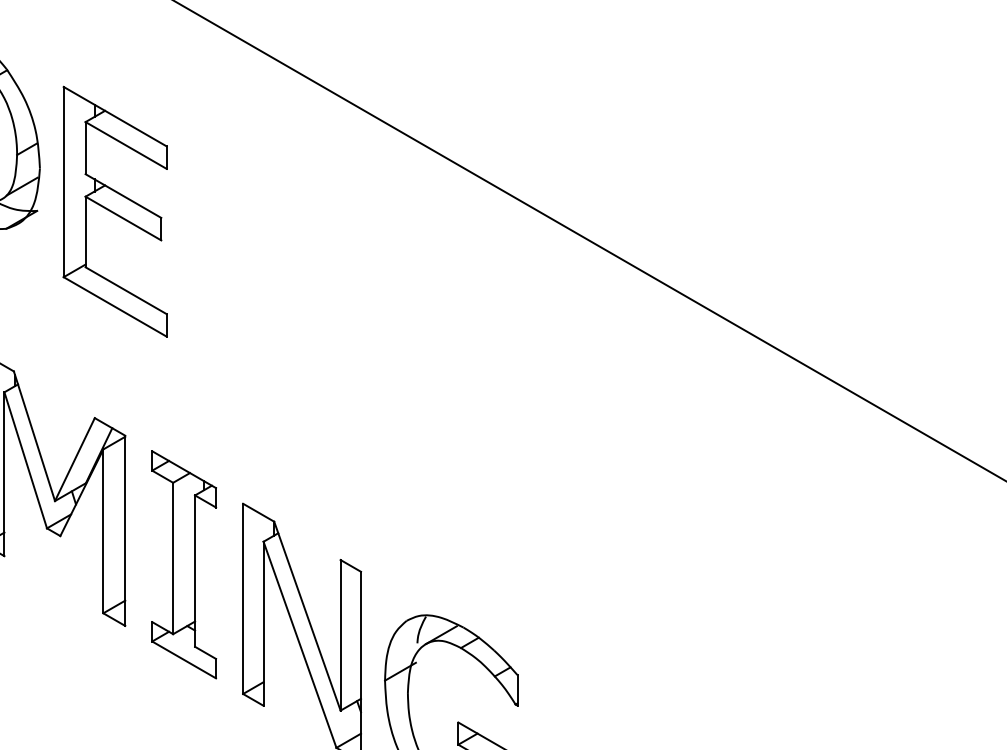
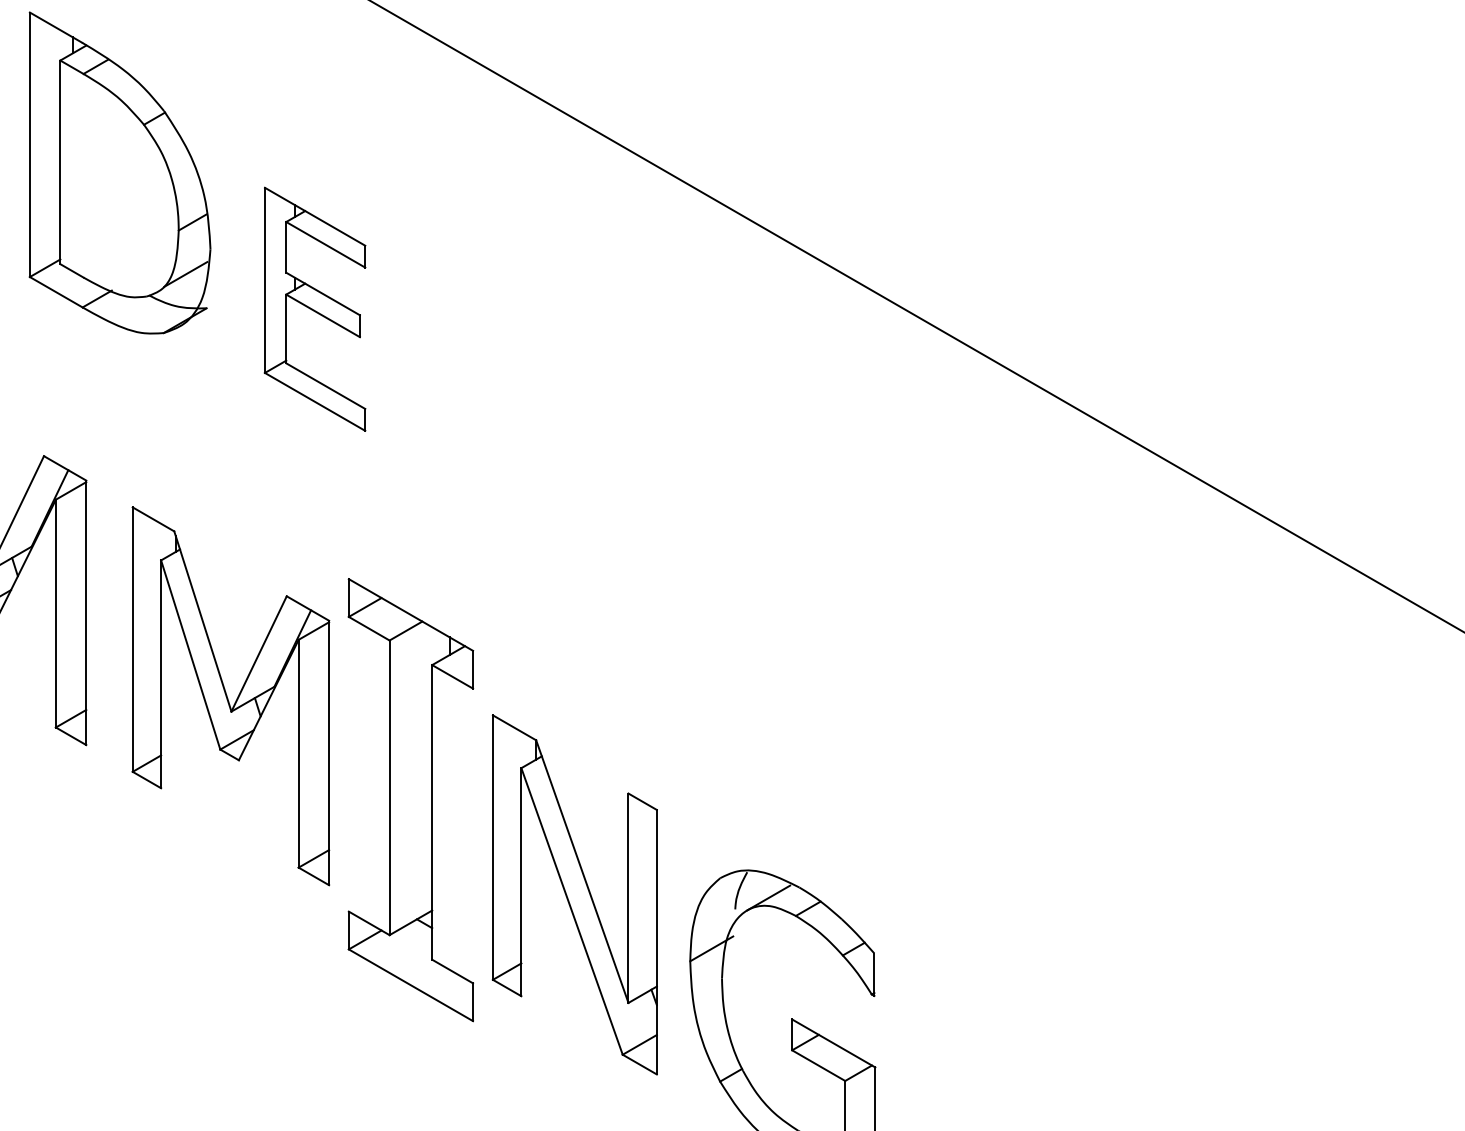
part: (114, 211) -> (314, 308), size x0.7
part: (183, 565) -> (410, 800), size x1.4

